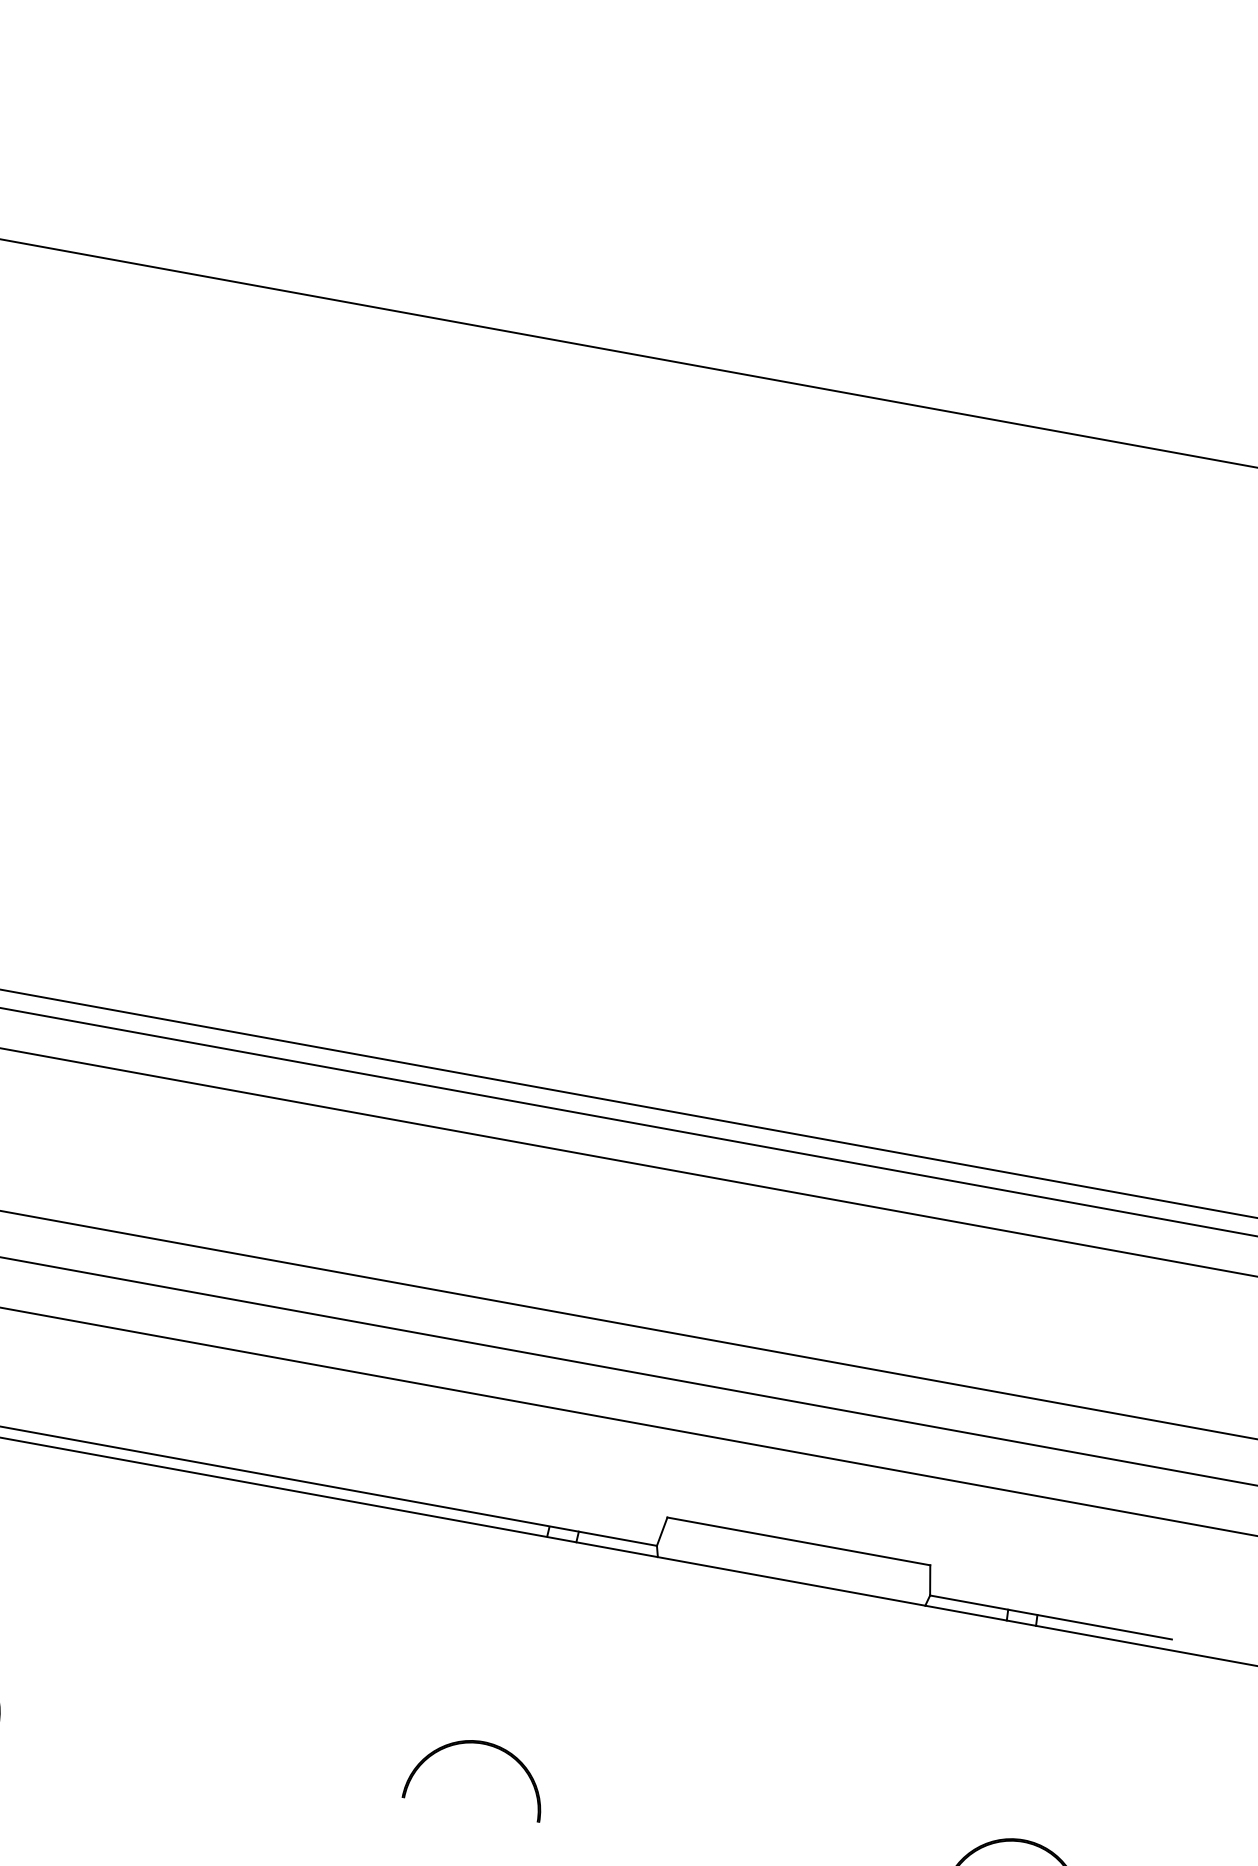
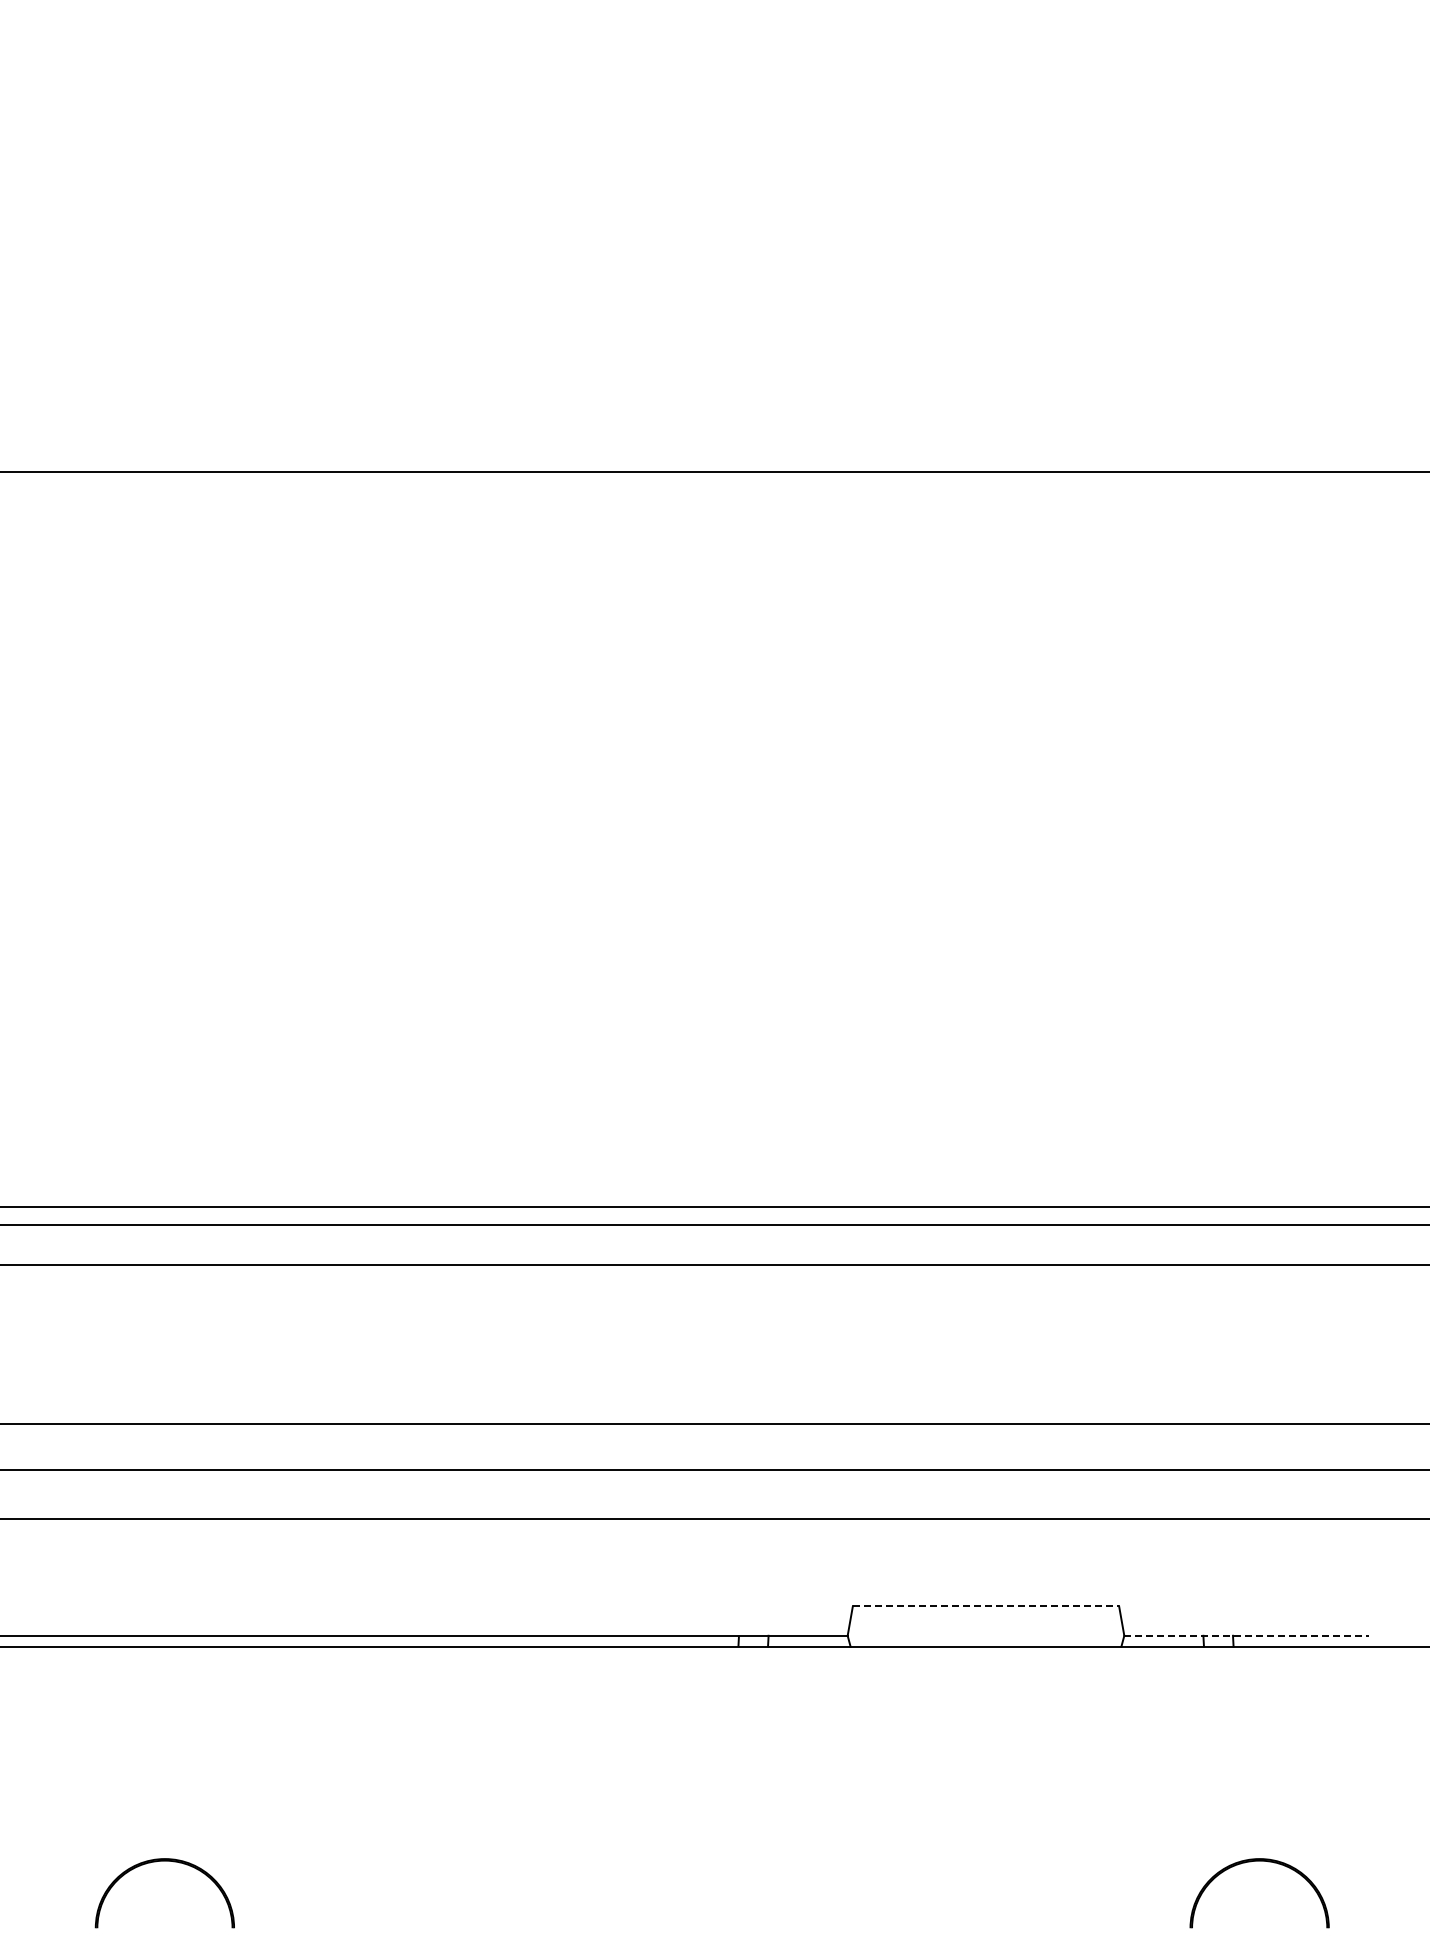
line: (799, 1541) -> (986, 1606), solid -> dashed
line: (1051, 1617) -> (1247, 1635), solid -> dashed
part: (482, 1744) -> (712, 1861), removed

